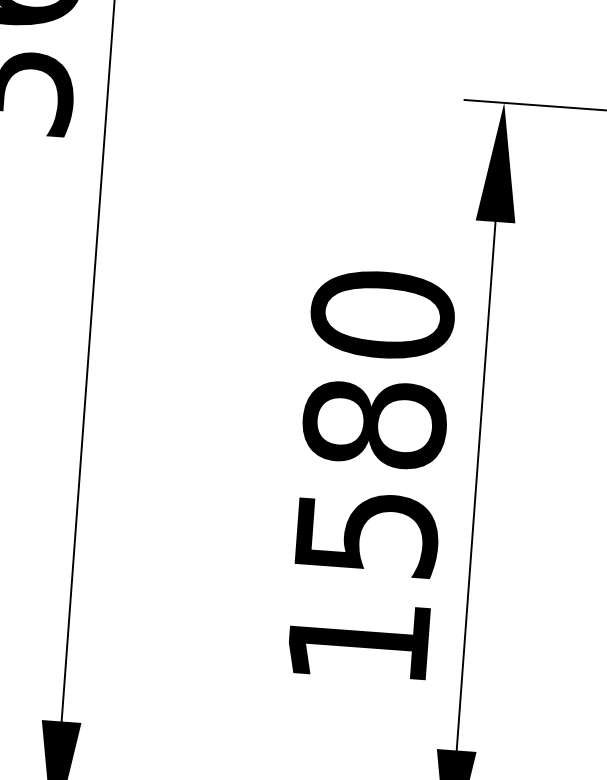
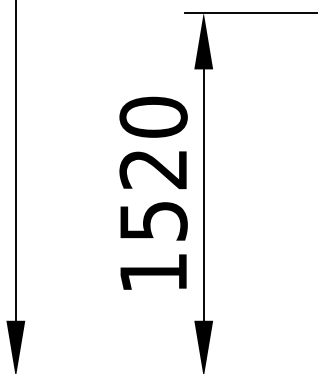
text: (374, 422) -> (153, 168), 1580 -> 1520

